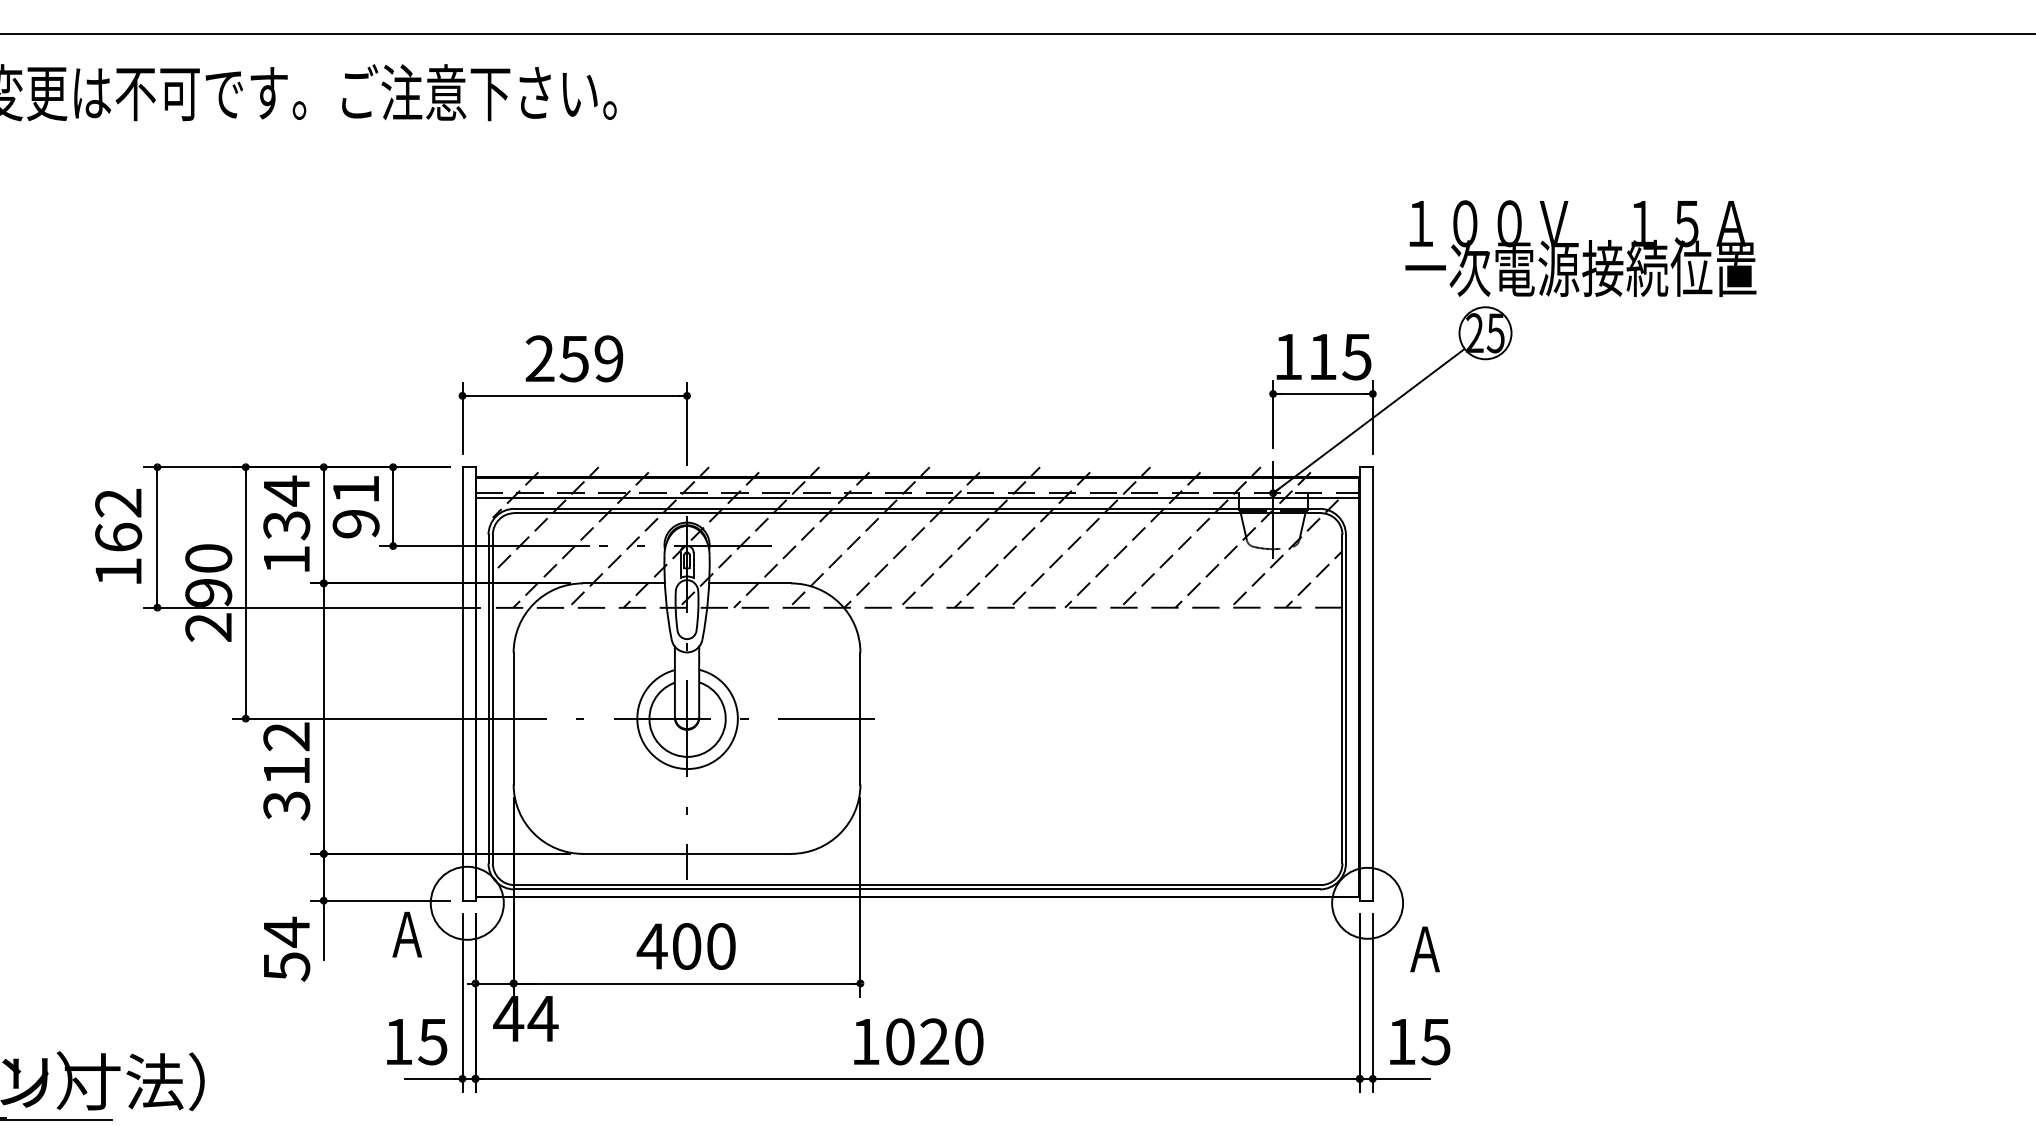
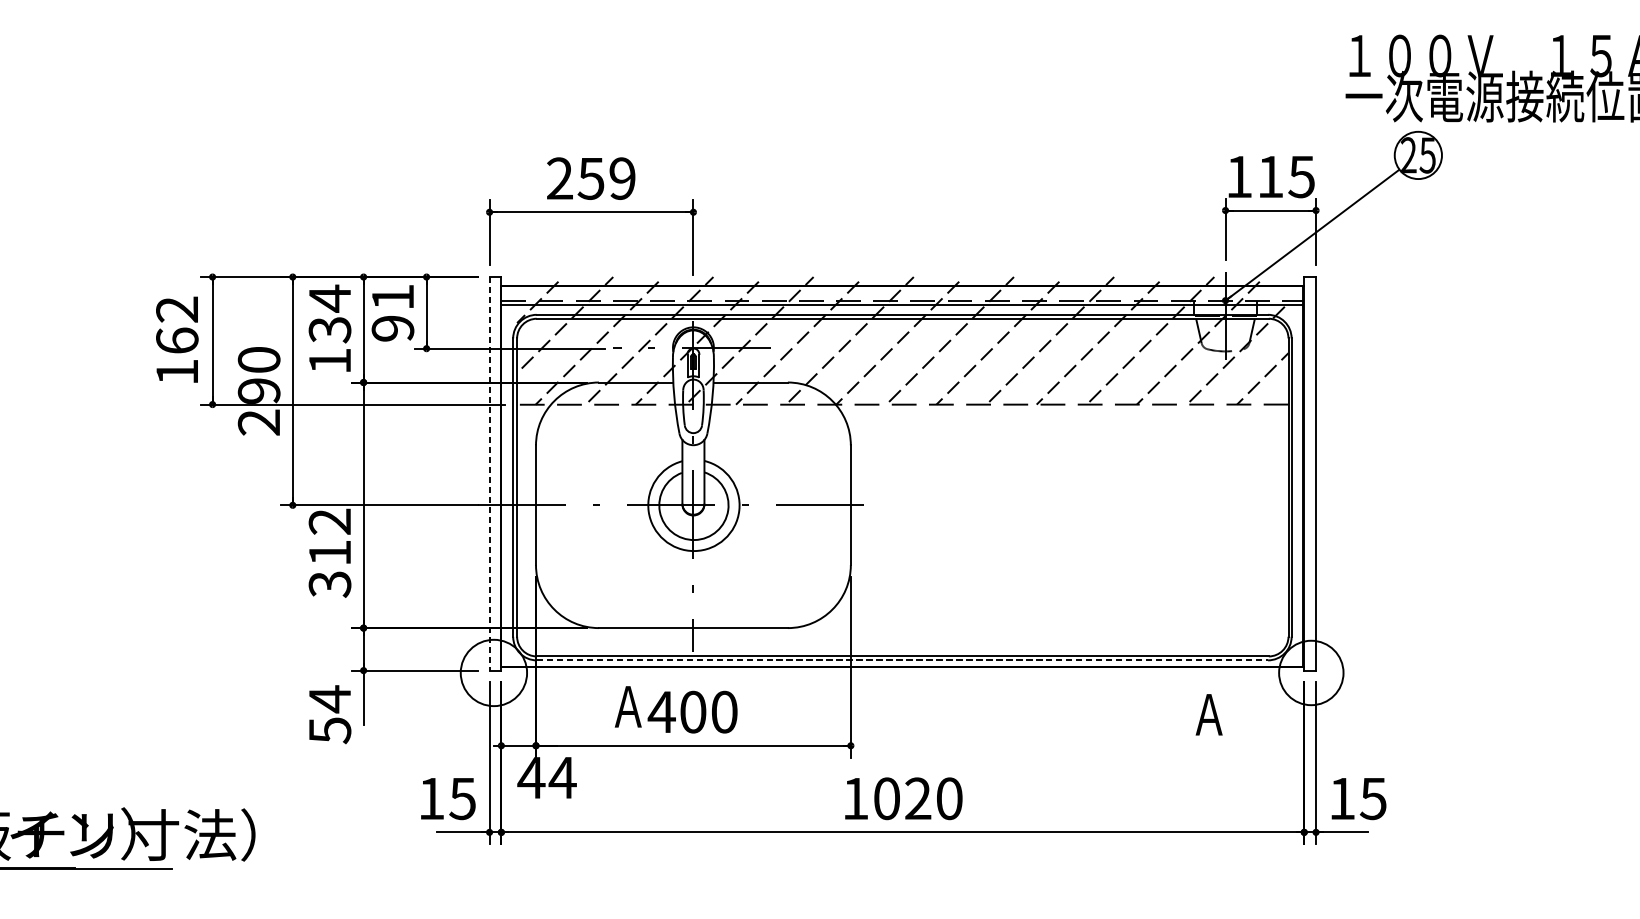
line: (462, 683) -> (489, 473), solid -> dashed
line: (917, 889) -> (902, 660), solid -> dashed
text: (406, 934) -> (627, 706), moved
text: (1424, 949) -> (1208, 714), moved

